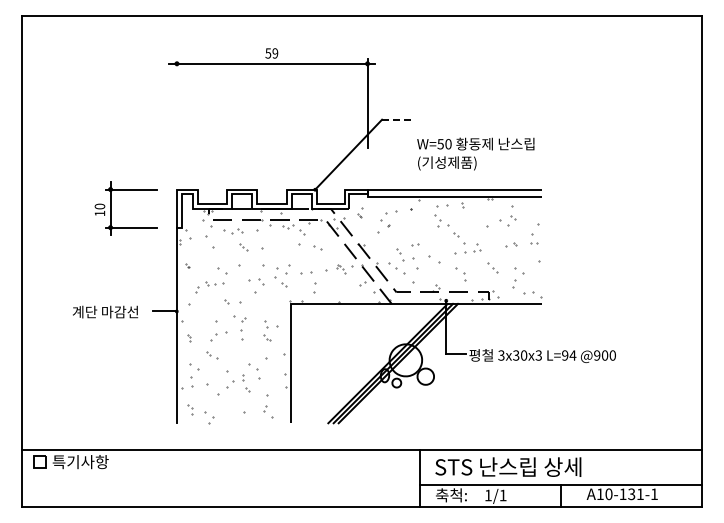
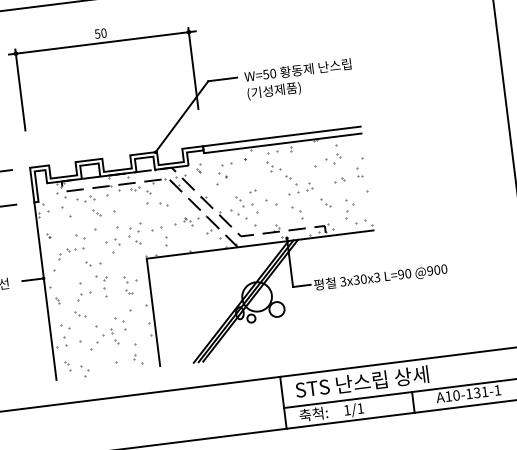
text: (275, 53) -> (104, 33), 59 -> 50
line: (176, 103) -> (19, 89), added
line: (397, 119) -> (222, 79), dashed -> solid
text: (475, 153) -> (298, 79), moved
text: (572, 355) -> (407, 273), L=94 -> L=90

